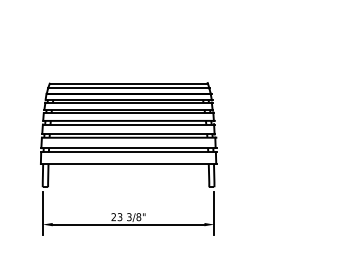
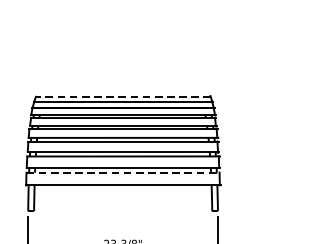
line: (128, 83) -> (122, 96), solid -> dashed
line: (129, 152) -> (124, 172), solid -> dashed

